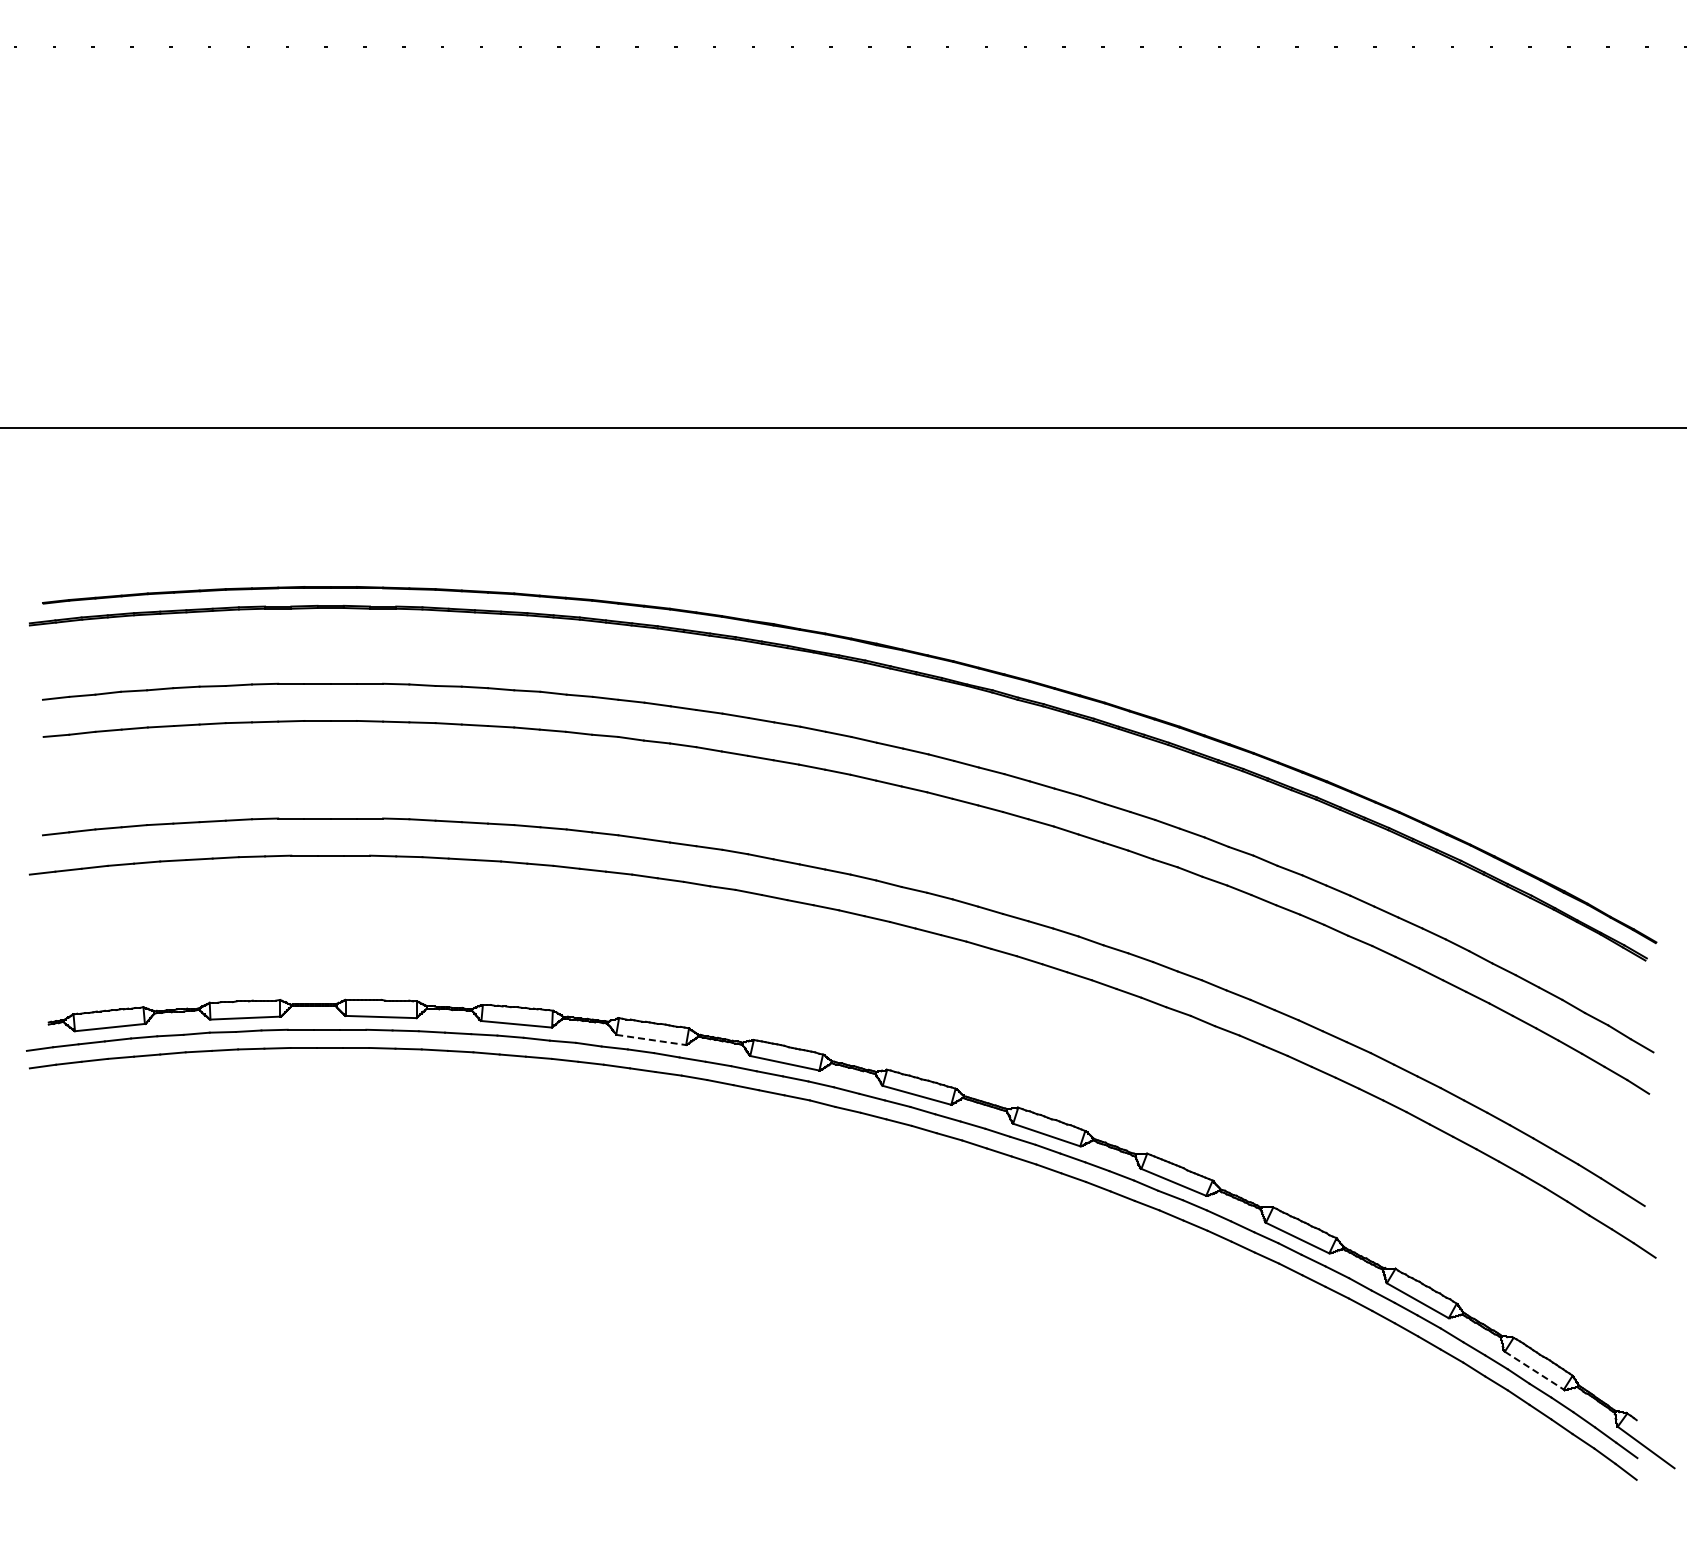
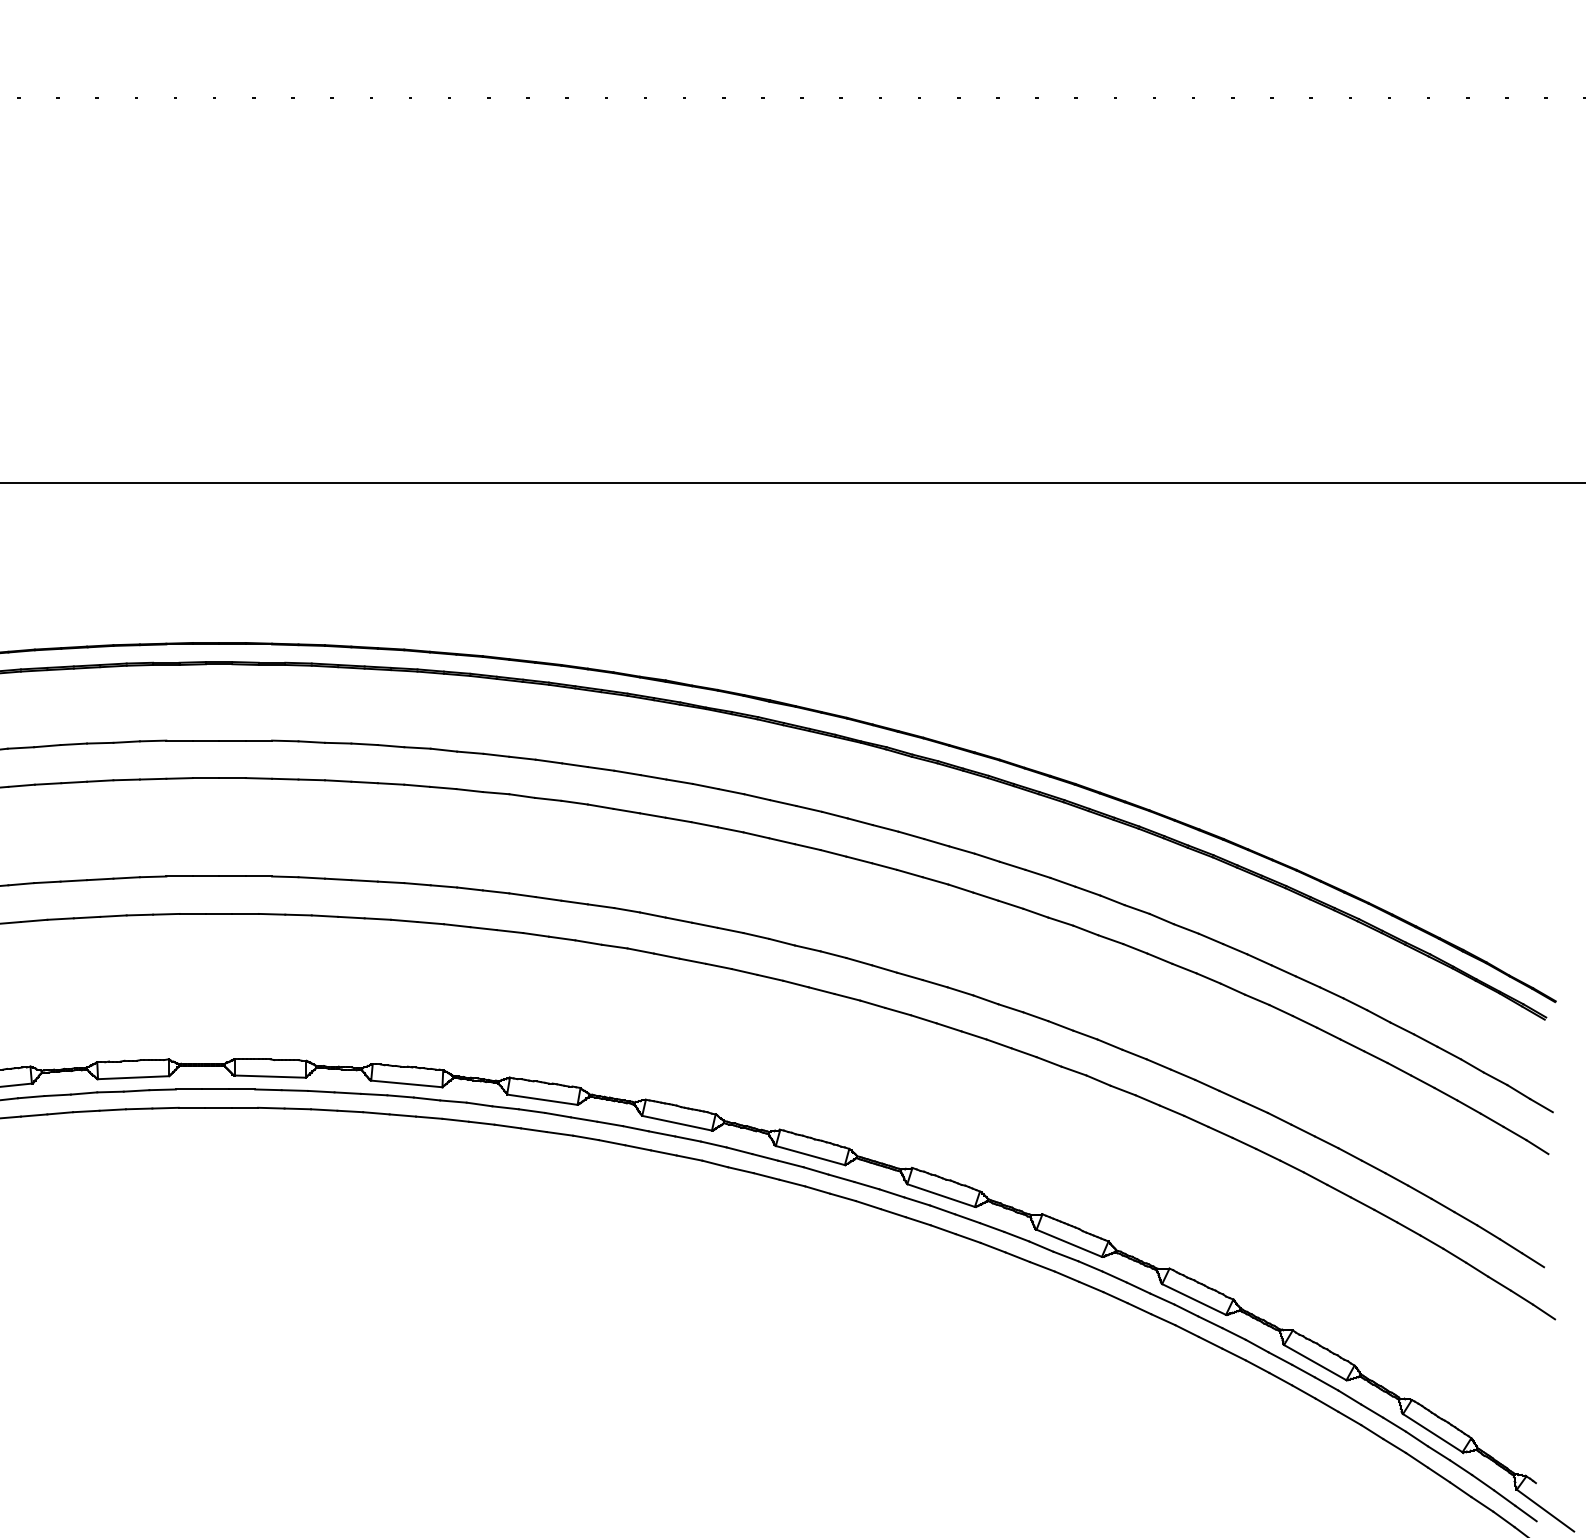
line: (651, 1040) -> (542, 1100), dashed -> solid
line: (1534, 1370) -> (1432, 1432), dashed -> solid

